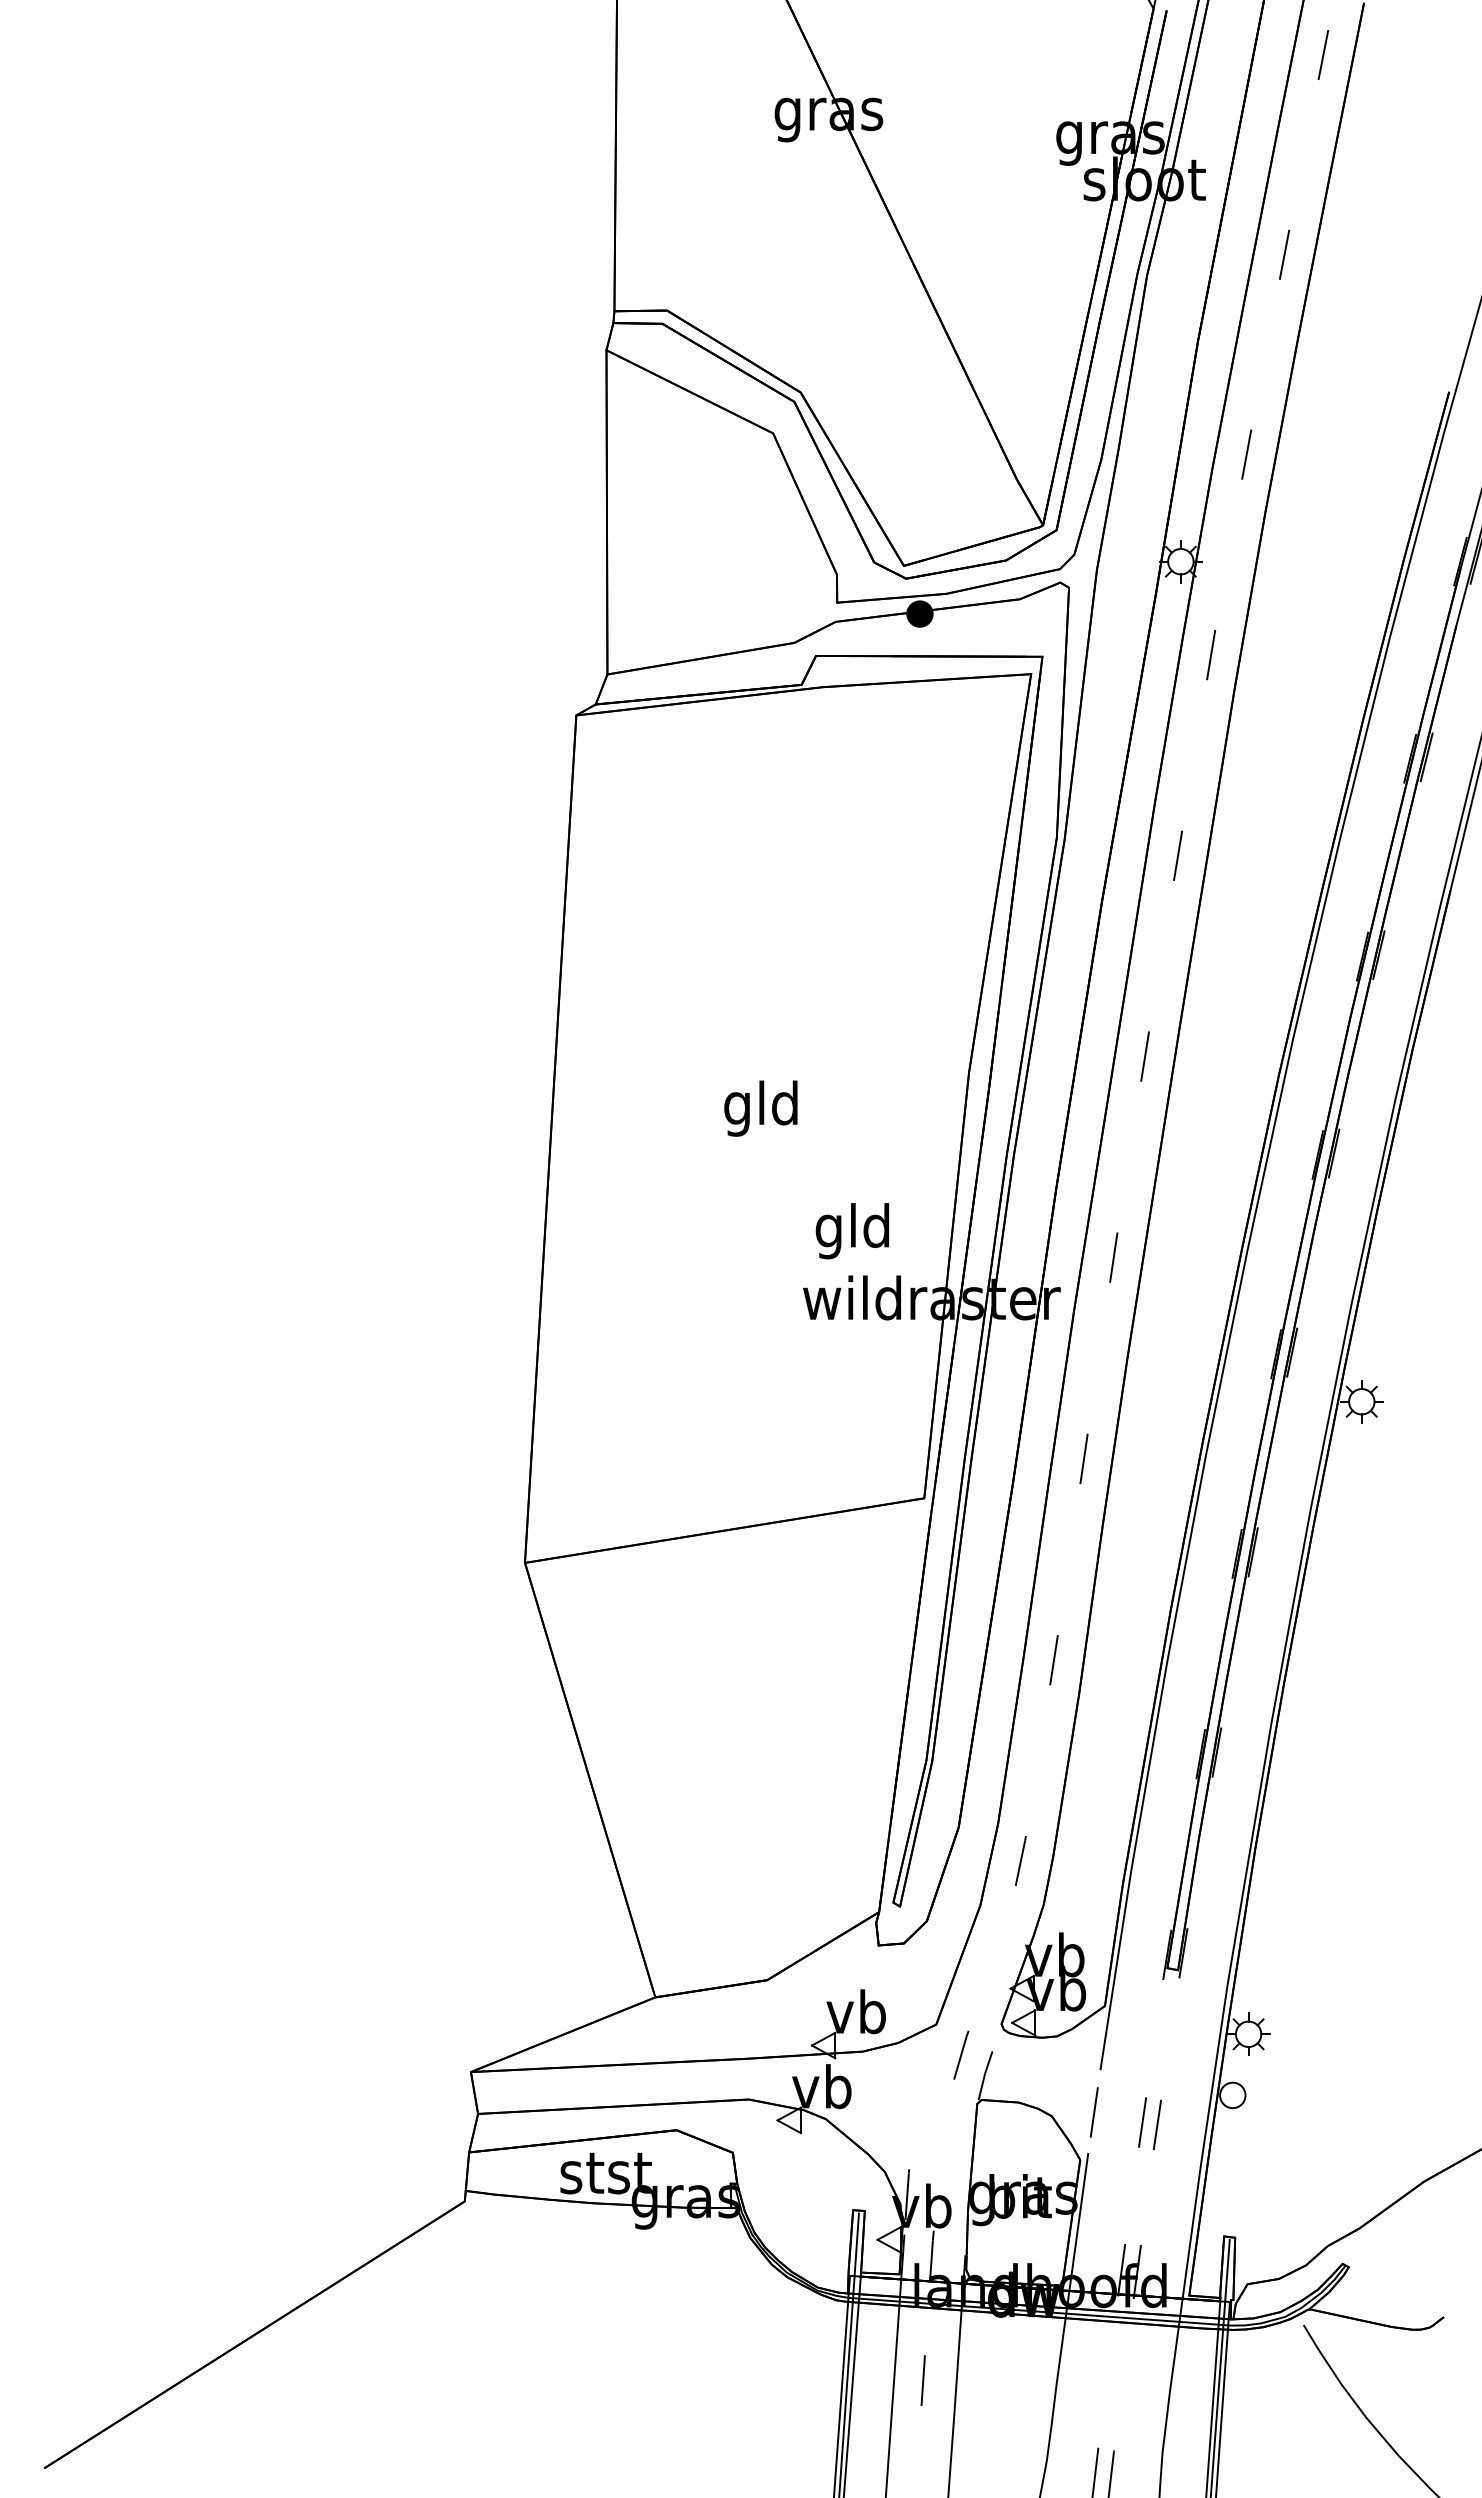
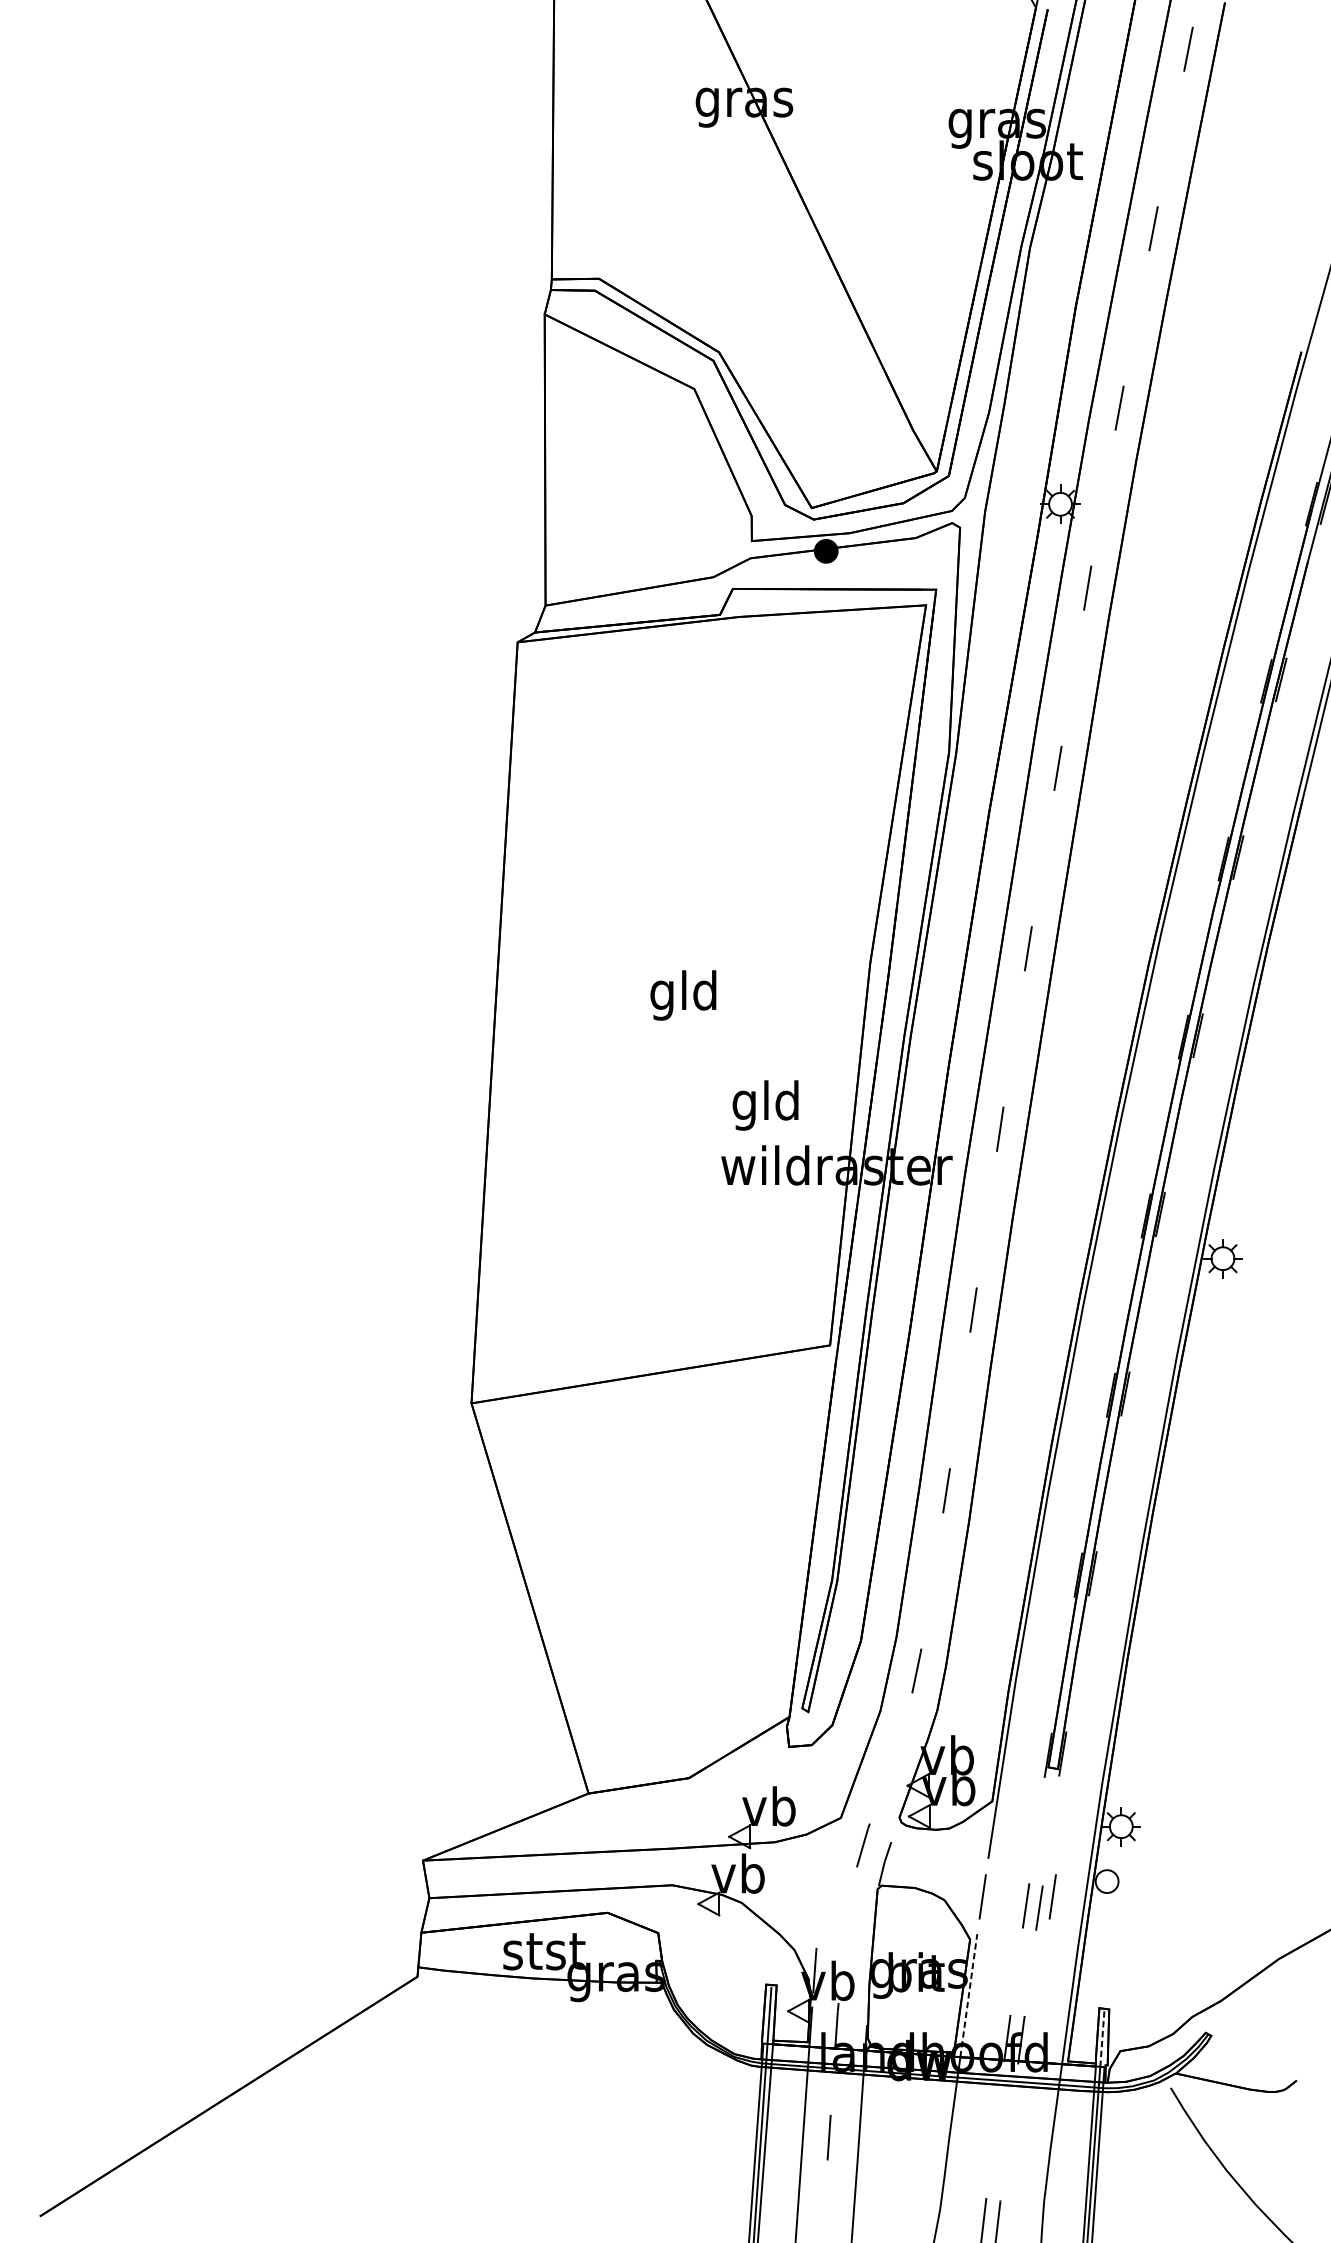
line: (1171, 2112) -> (1052, 1896), added
line: (1078, 2221) -> (968, 1994), solid -> dashed
line: (1227, 2270) -> (1102, 2038), solid -> dashed

